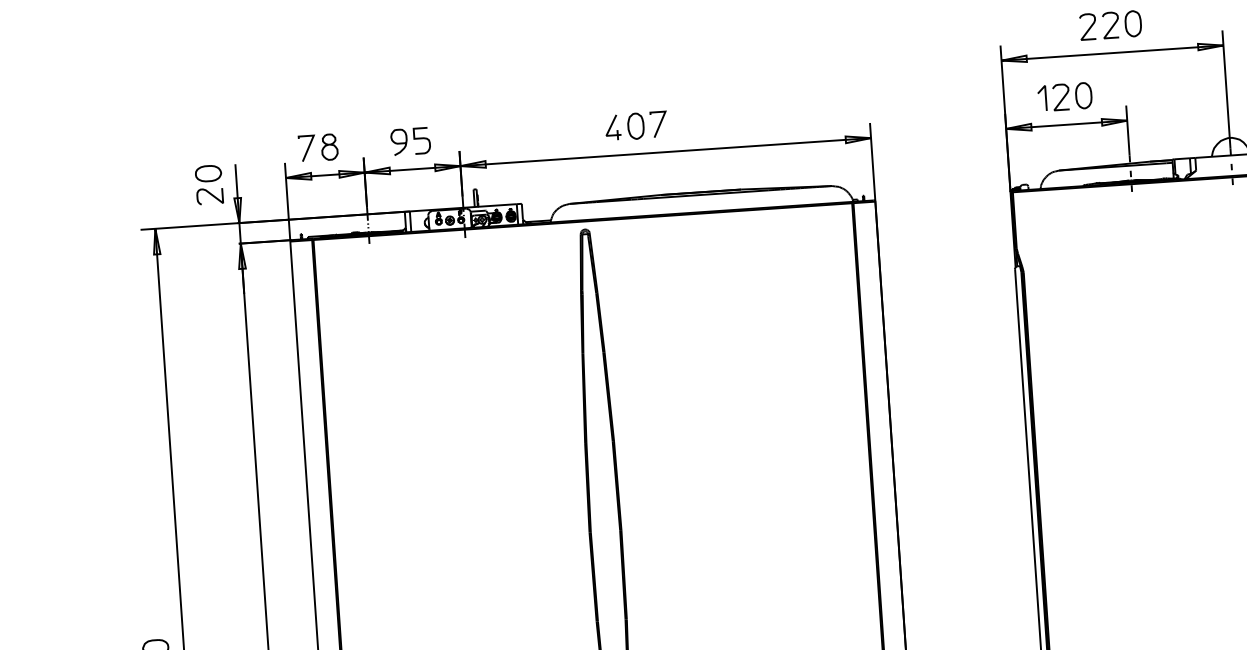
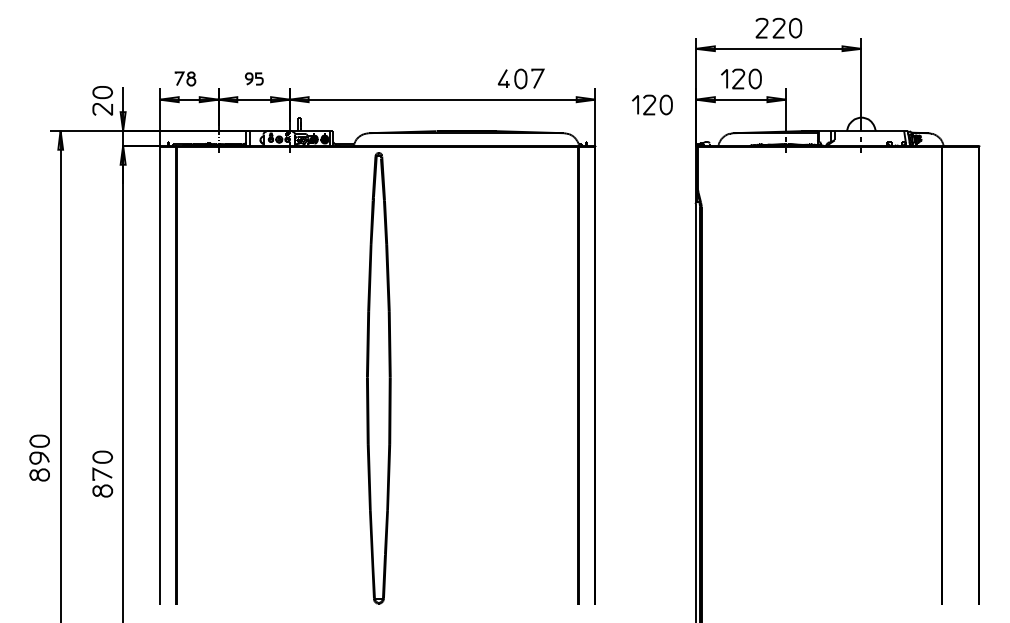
part: (635, 125) -> (520, 78), moved
part: (948, 139) -> (652, 104), added
part: (411, 140) -> (254, 78), size x0.6
part: (318, 147) -> (185, 78), size x0.7

